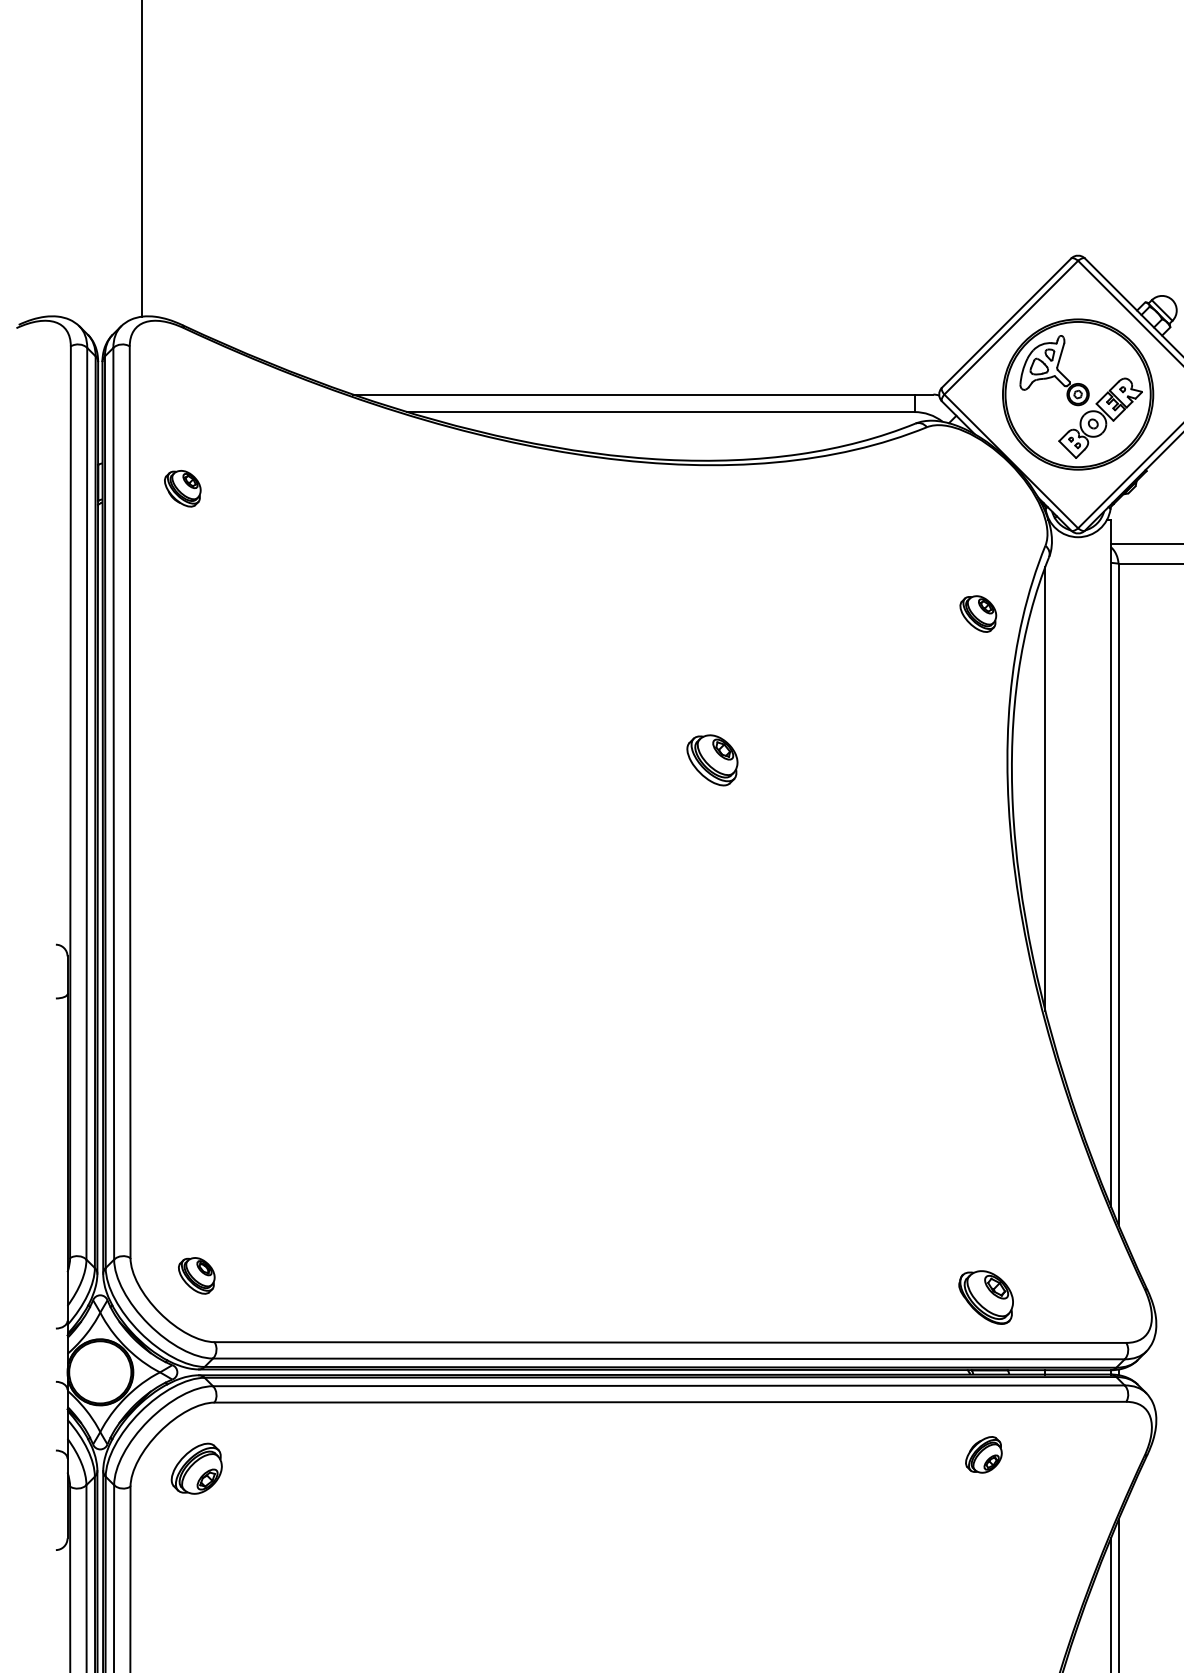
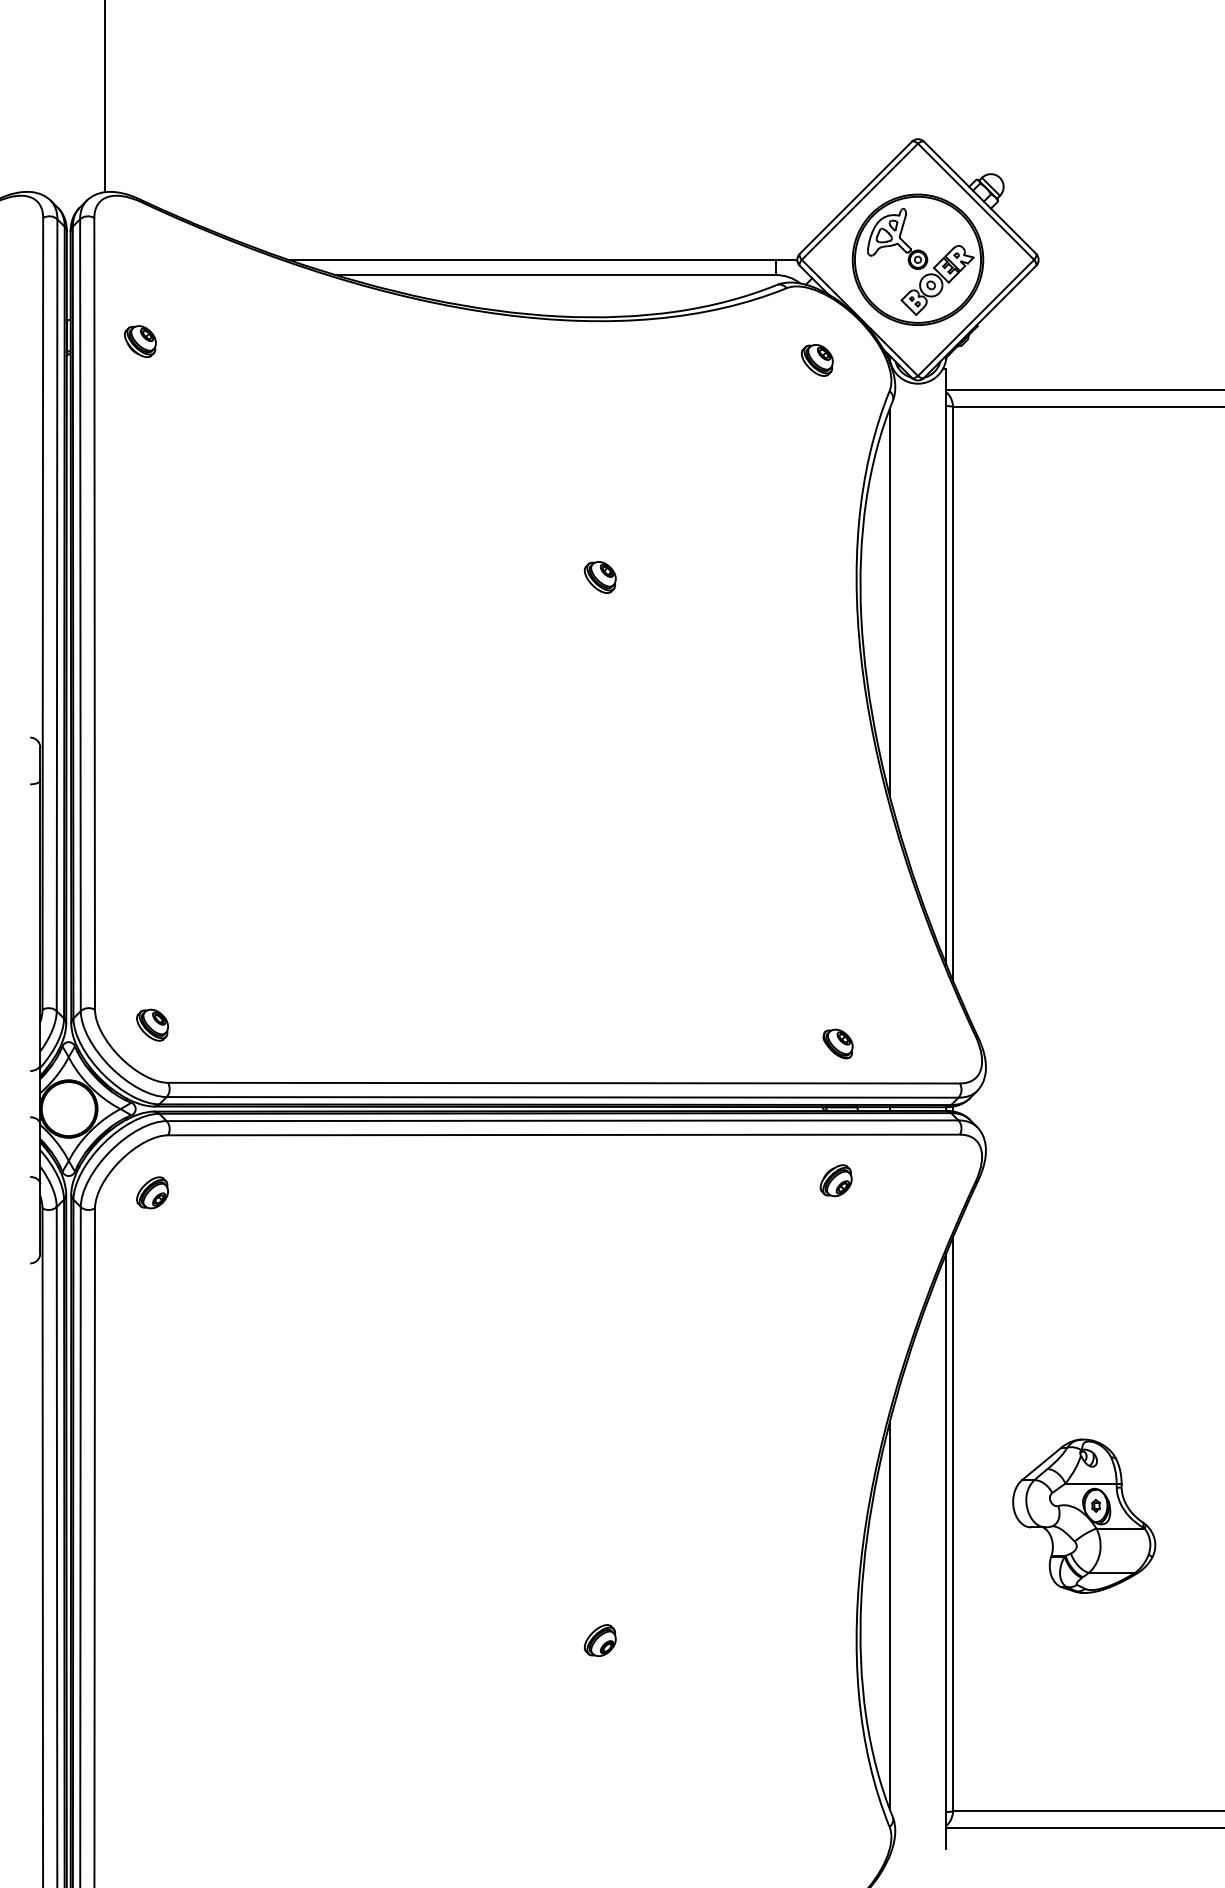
part: (977, 614) -> (816, 360), moved
part: (711, 760) -> (599, 577), size x0.71
part: (985, 1296) -> (837, 1043), size x0.62
part: (196, 1468) -> (152, 1192), size x0.71

